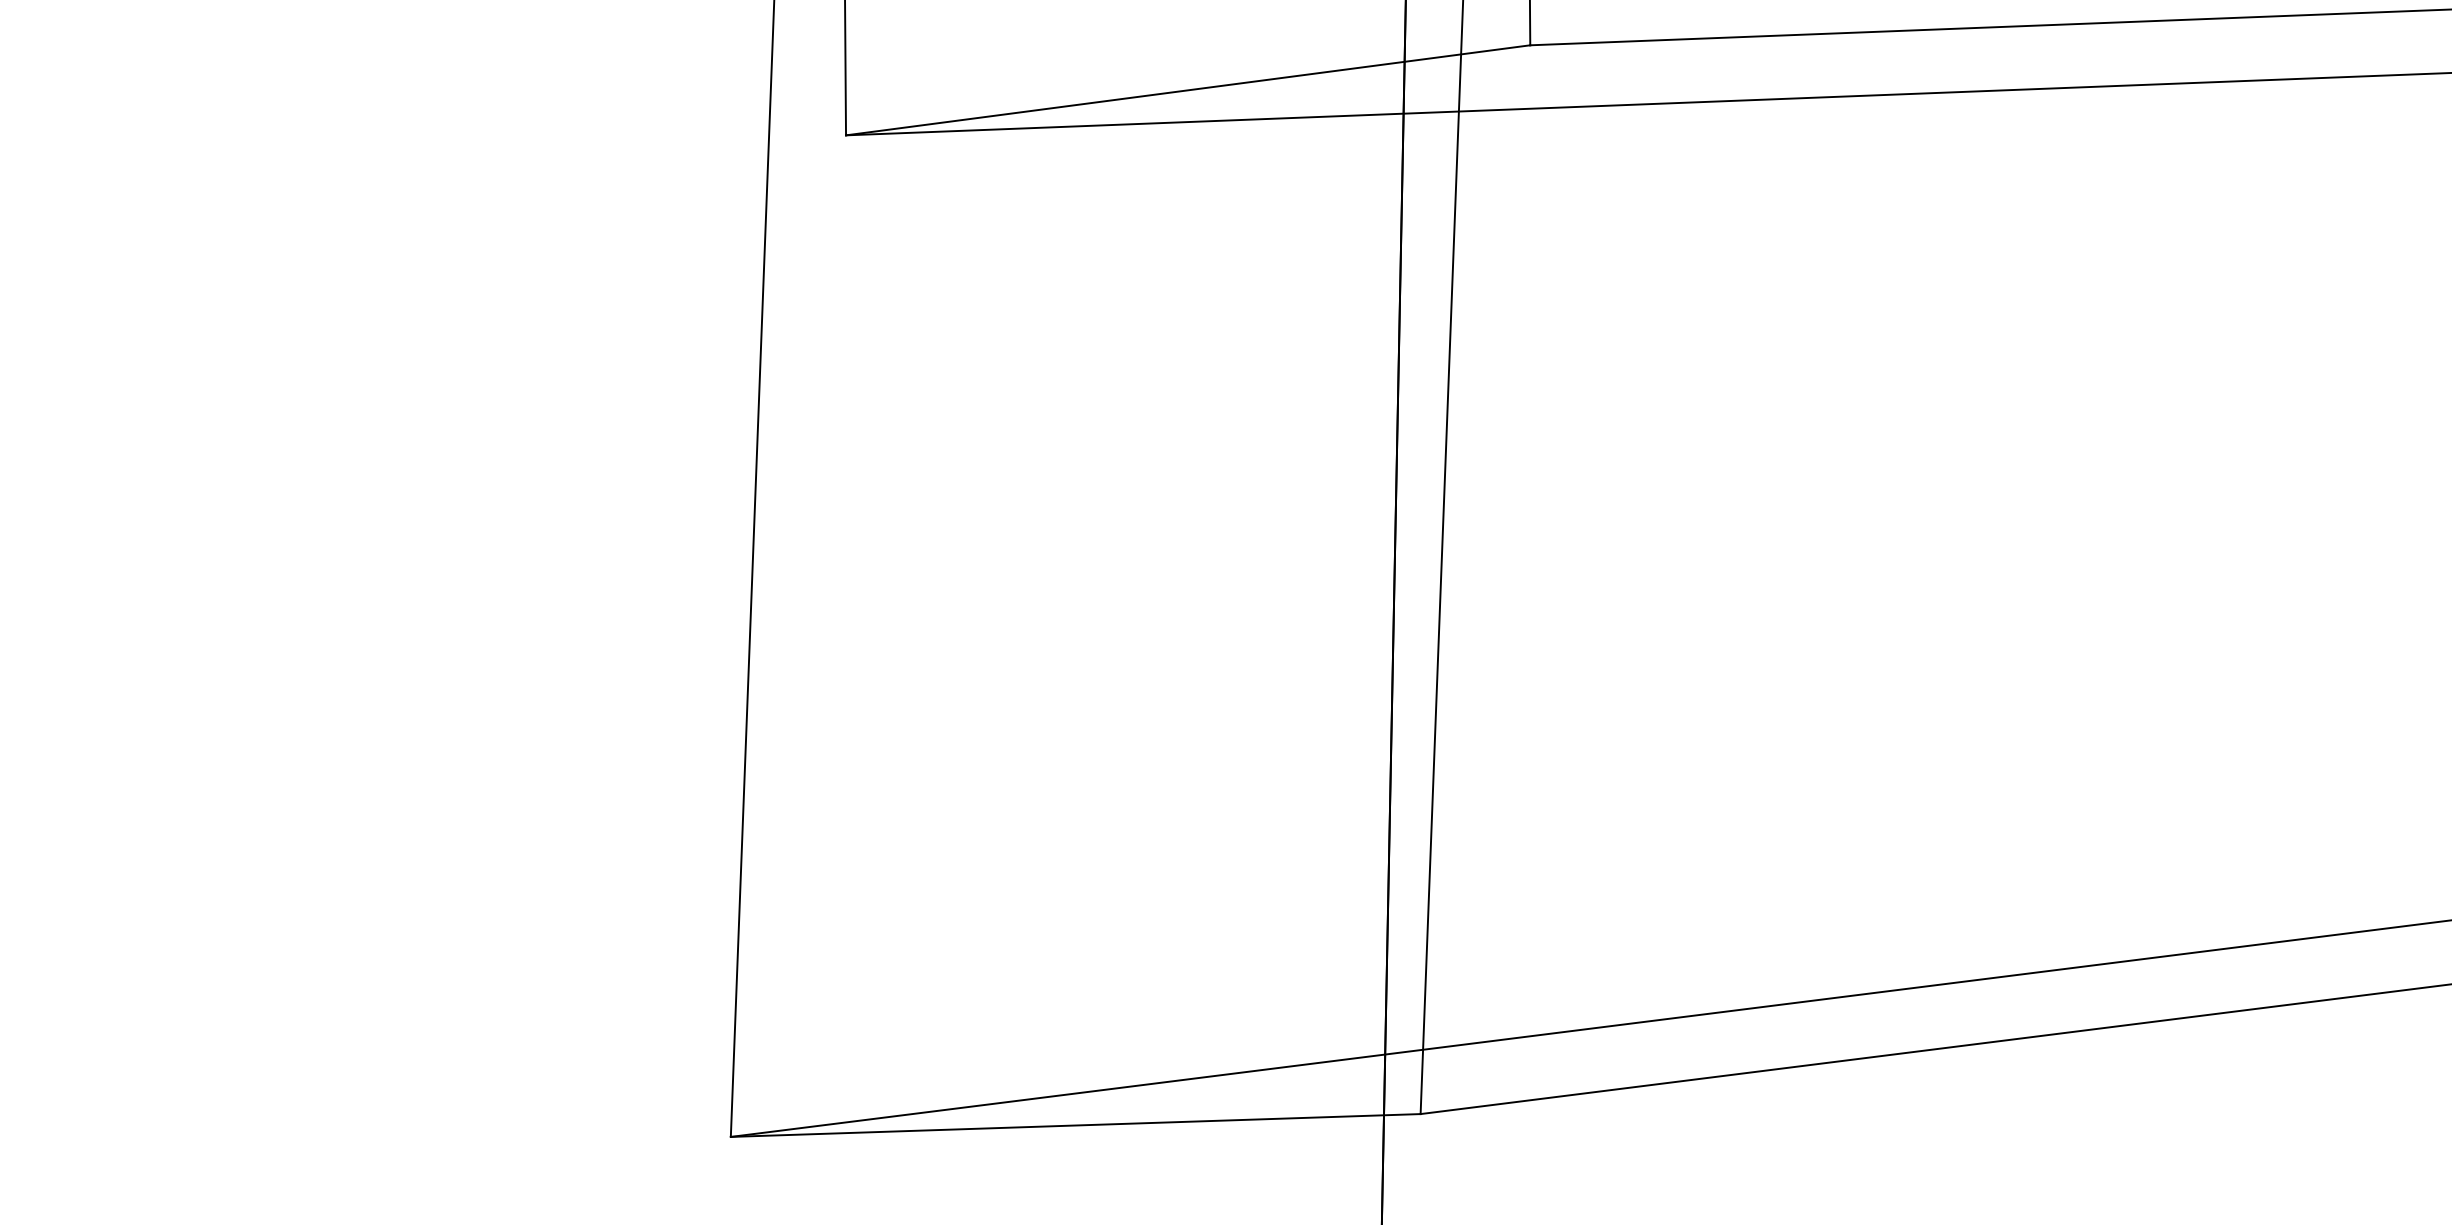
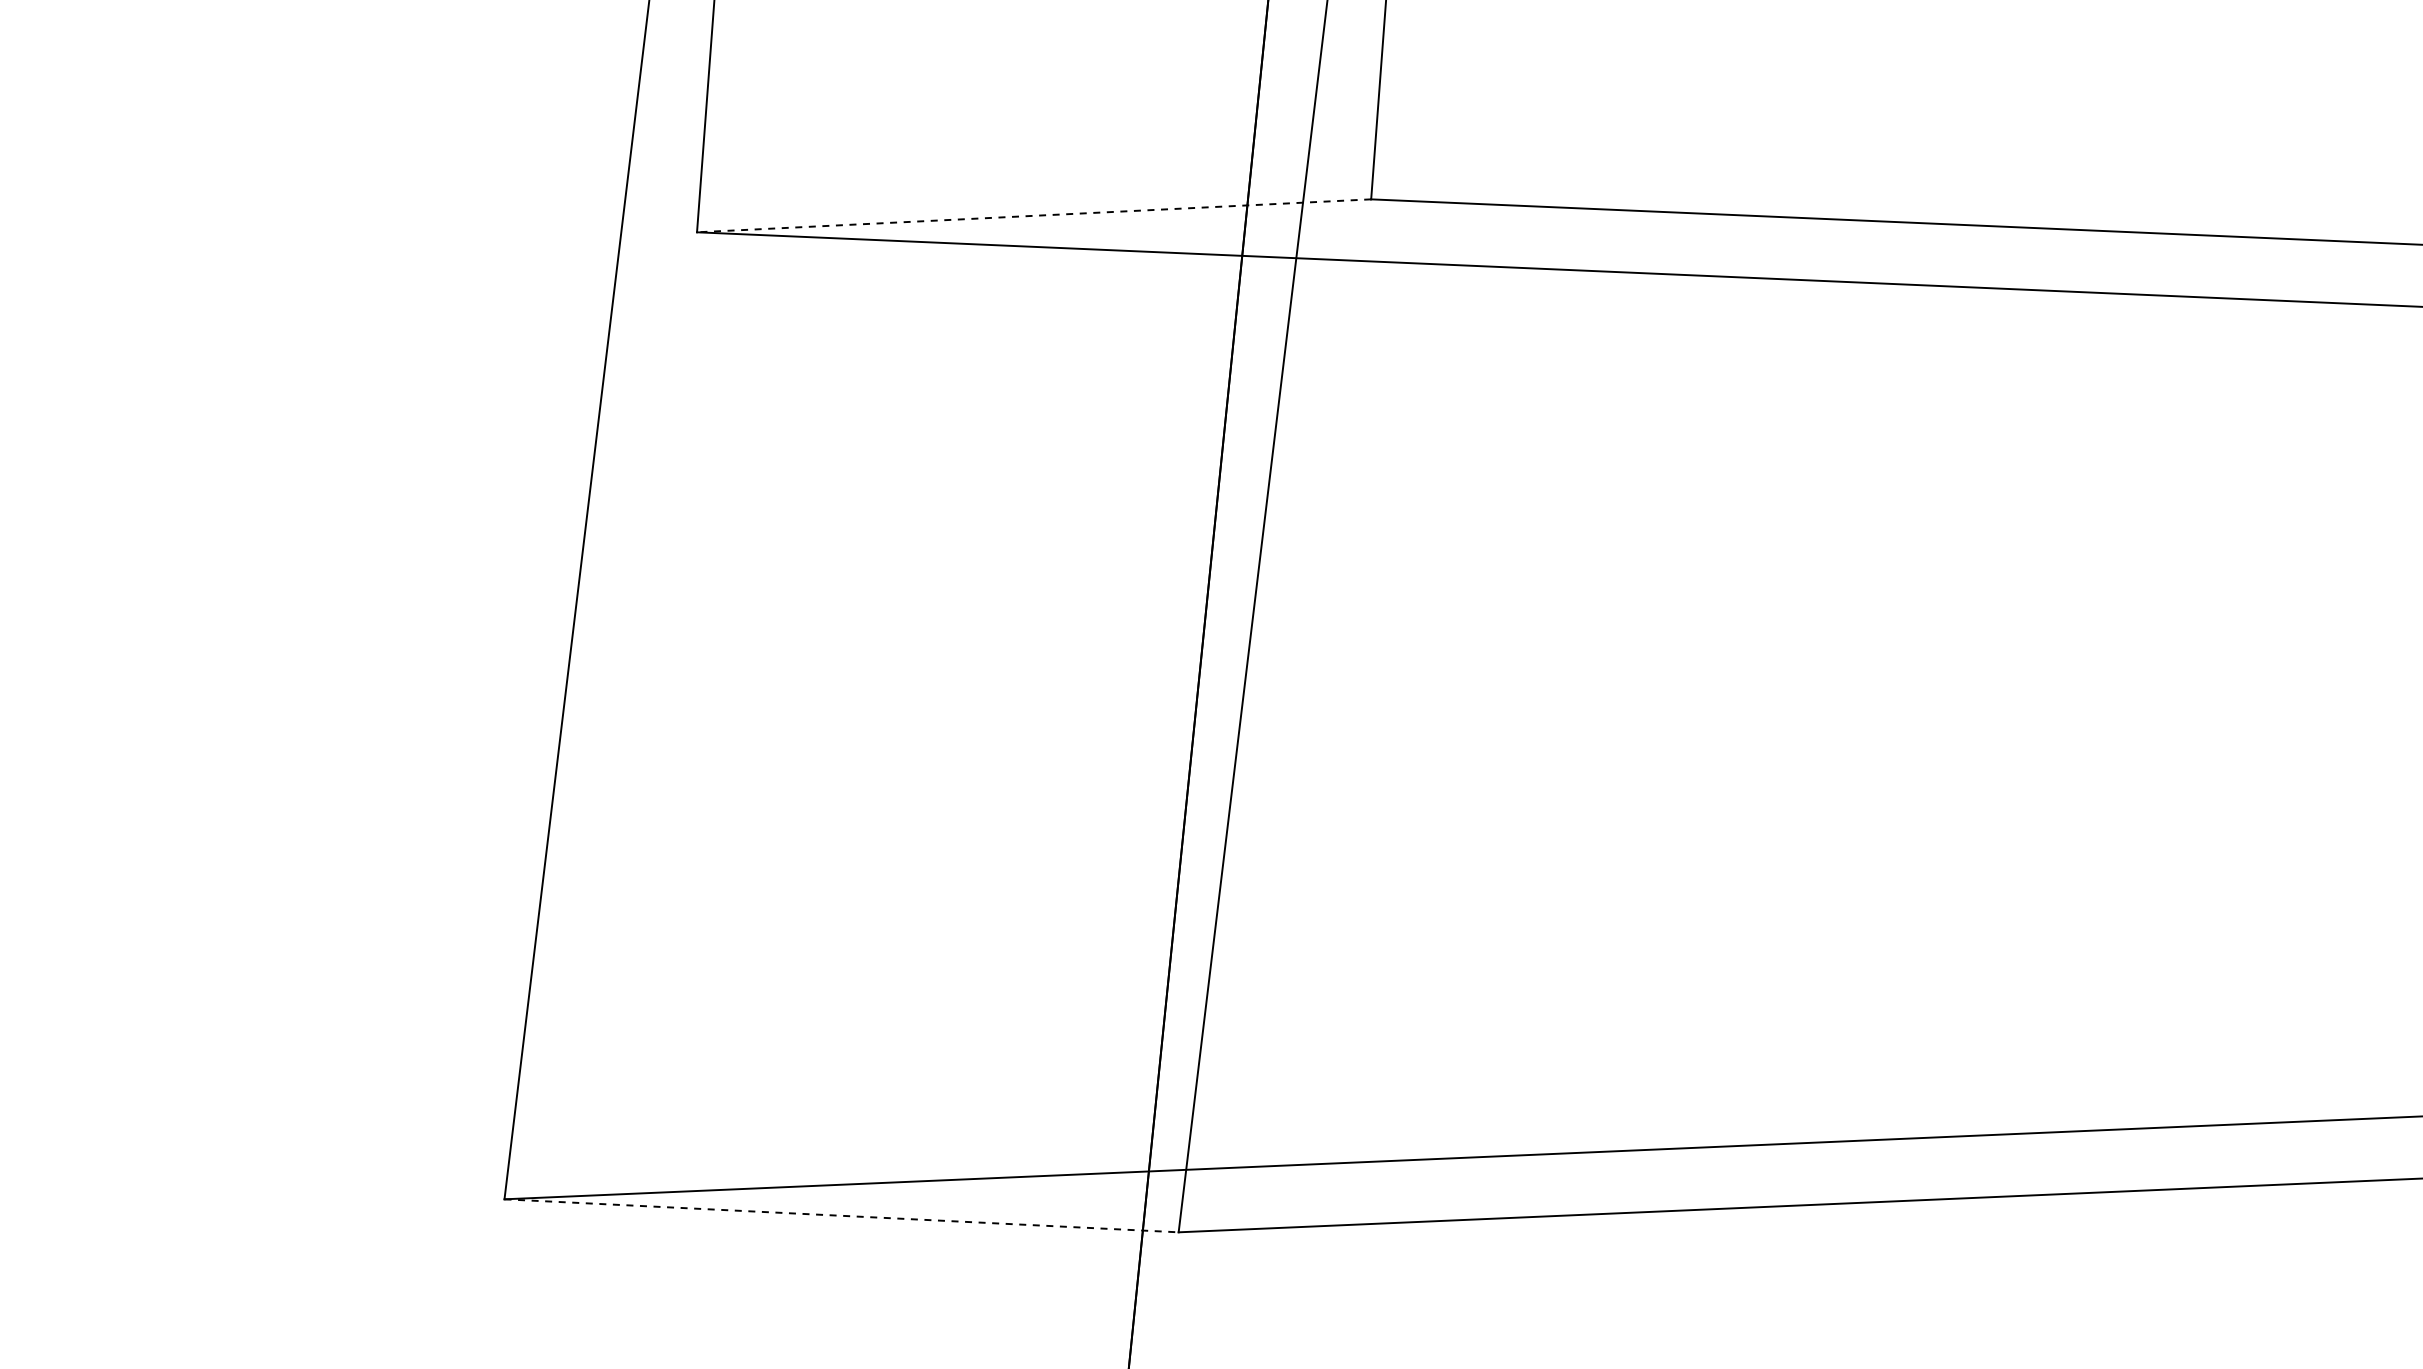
line: (1187, 90) -> (1033, 215), solid -> dashed
line: (1076, 1125) -> (842, 1215), solid -> dashed

